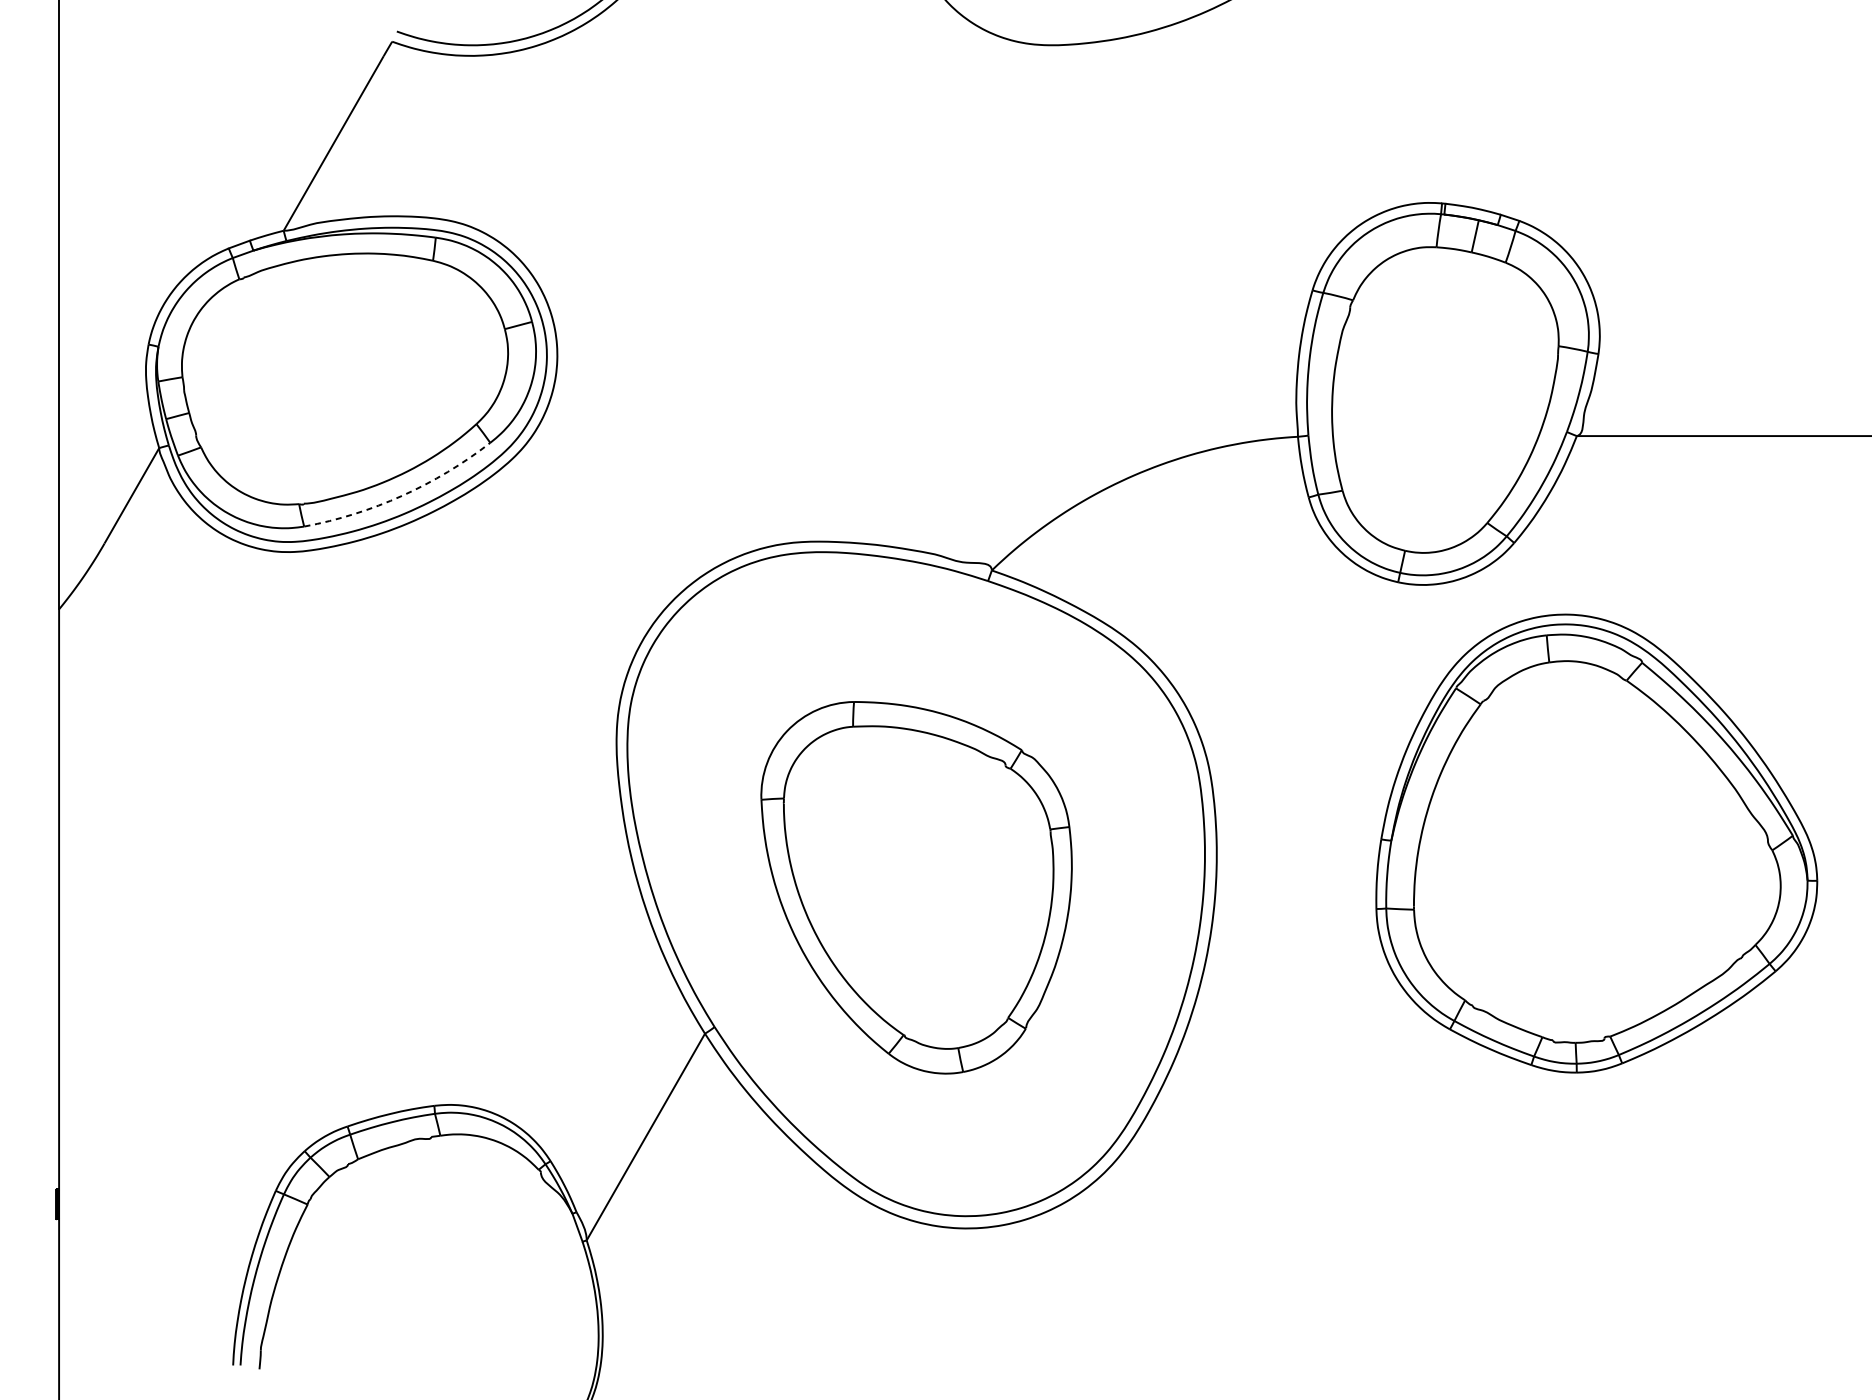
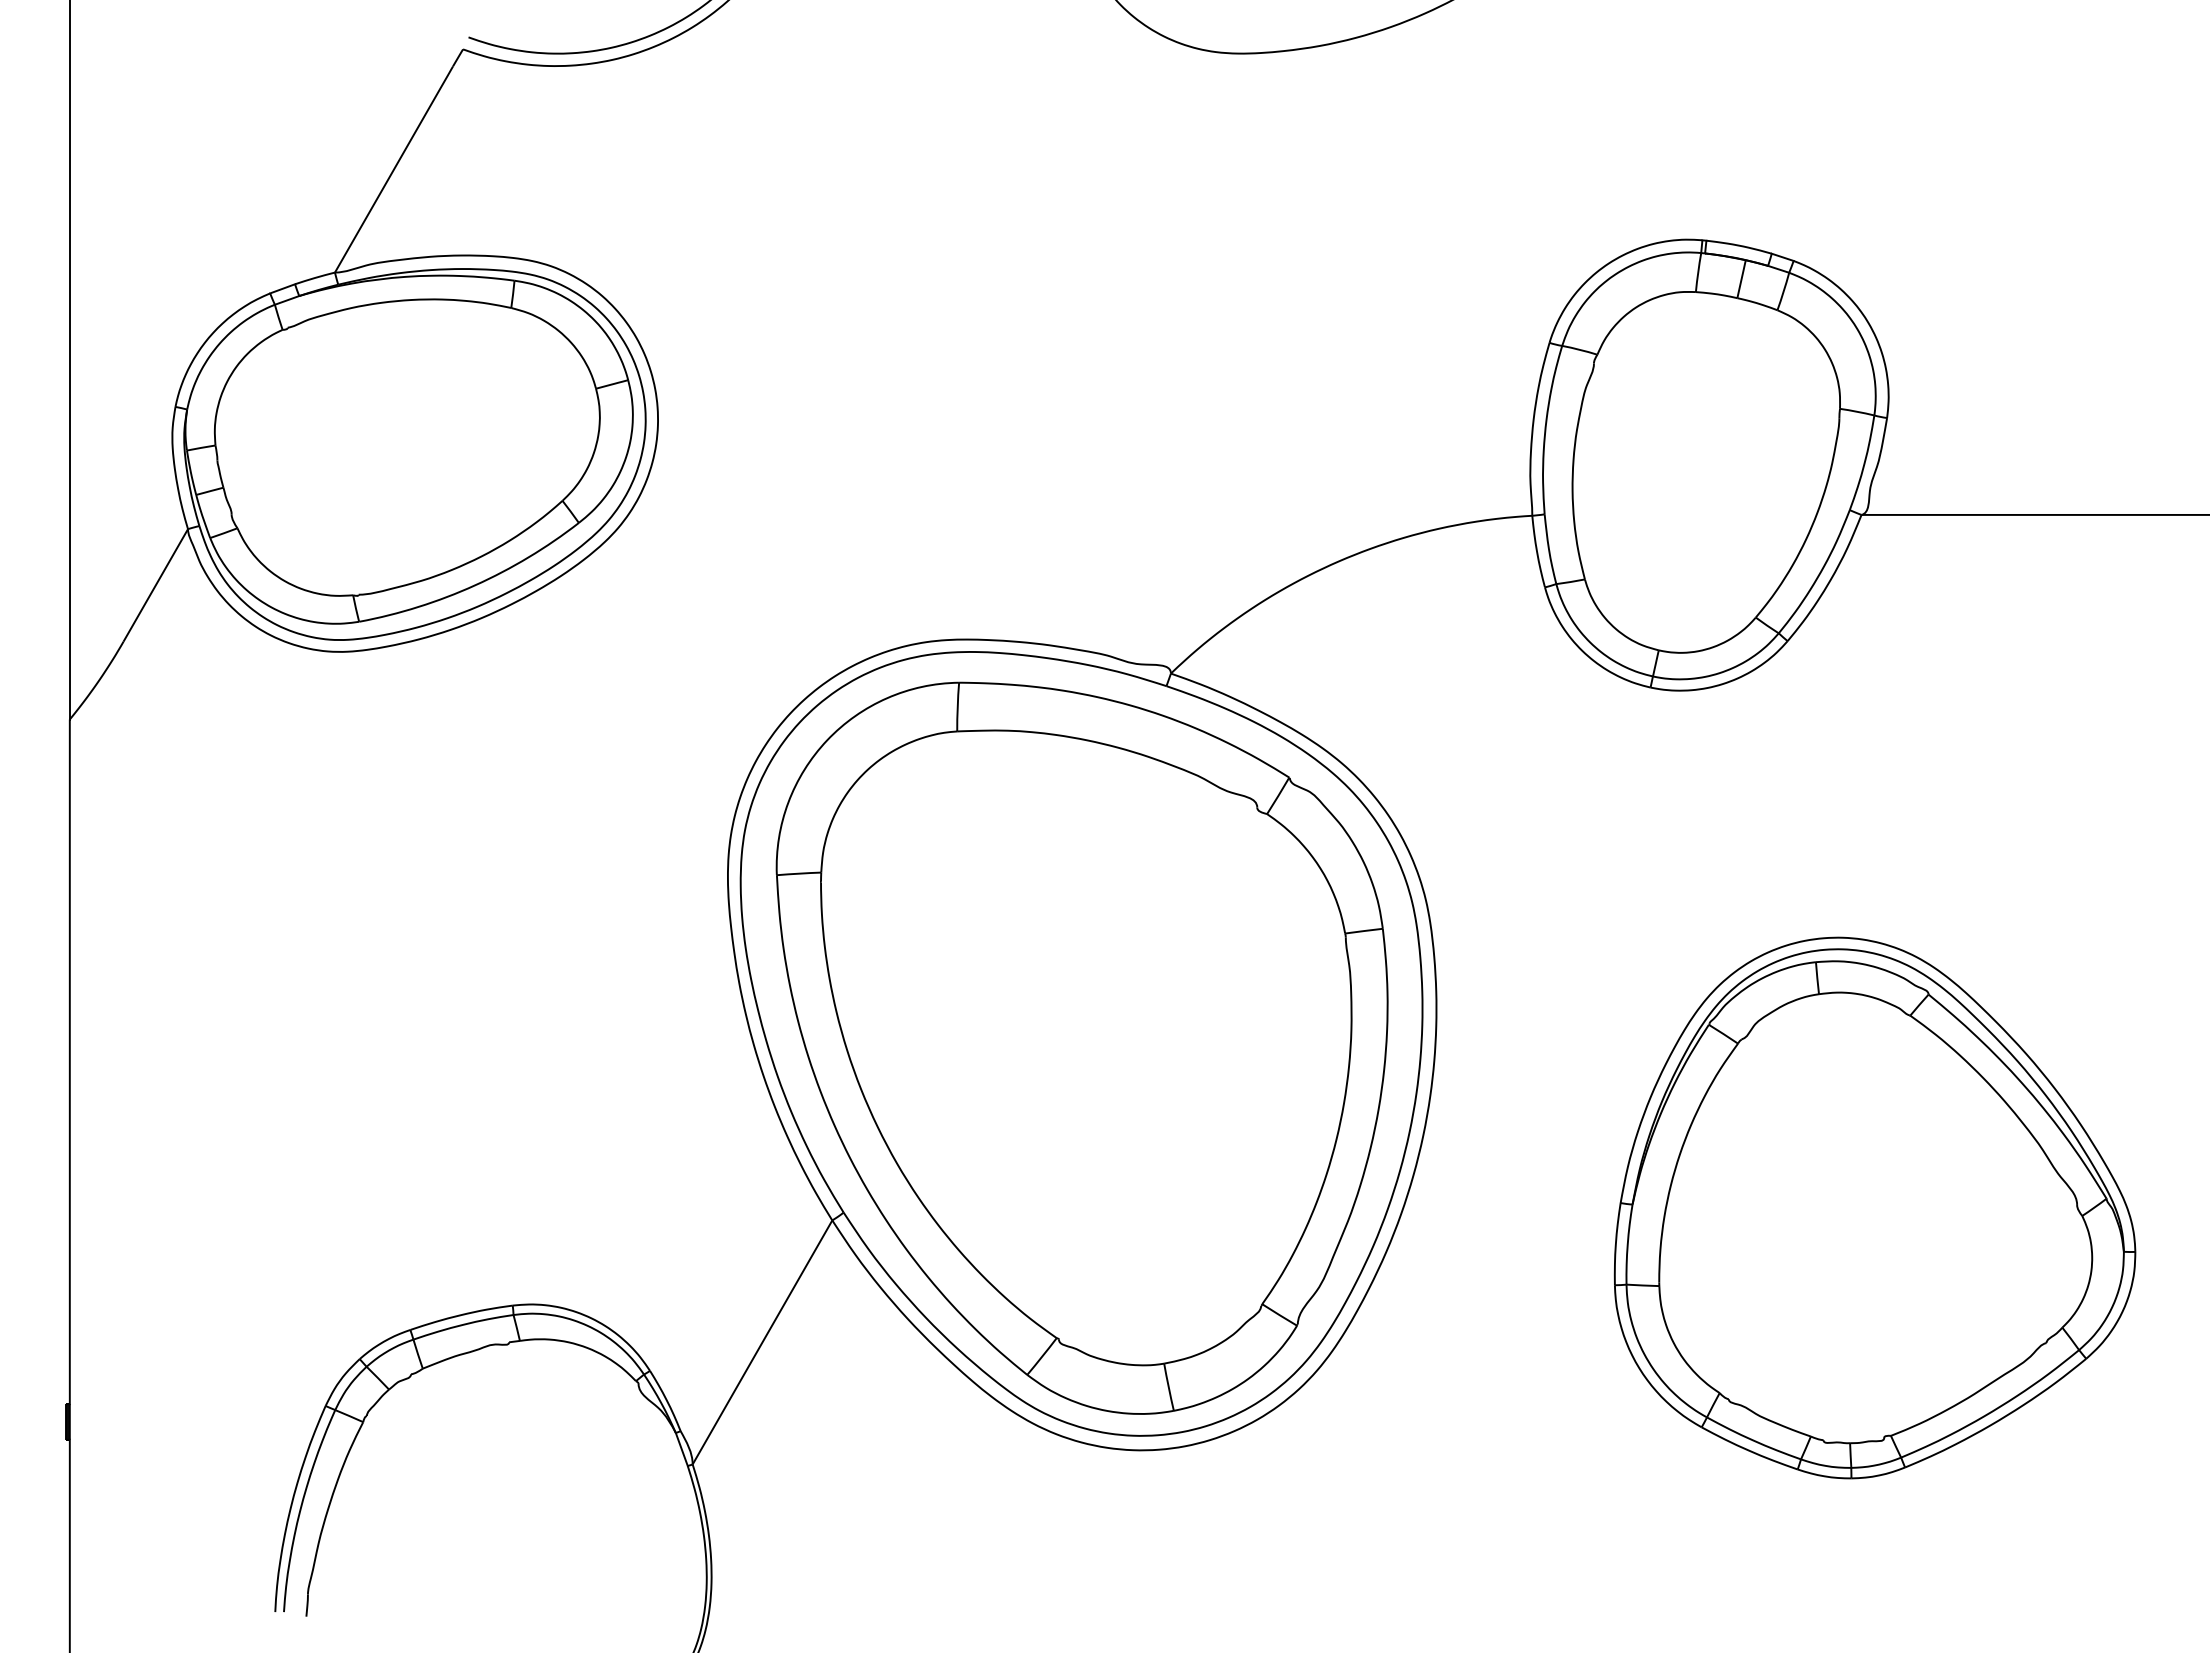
arc: (402, 495) -> (475, 585), dashed -> solid
part: (1596, 843) -> (1874, 1207), moved
part: (916, 887) -> (1081, 1047), size x1.67

